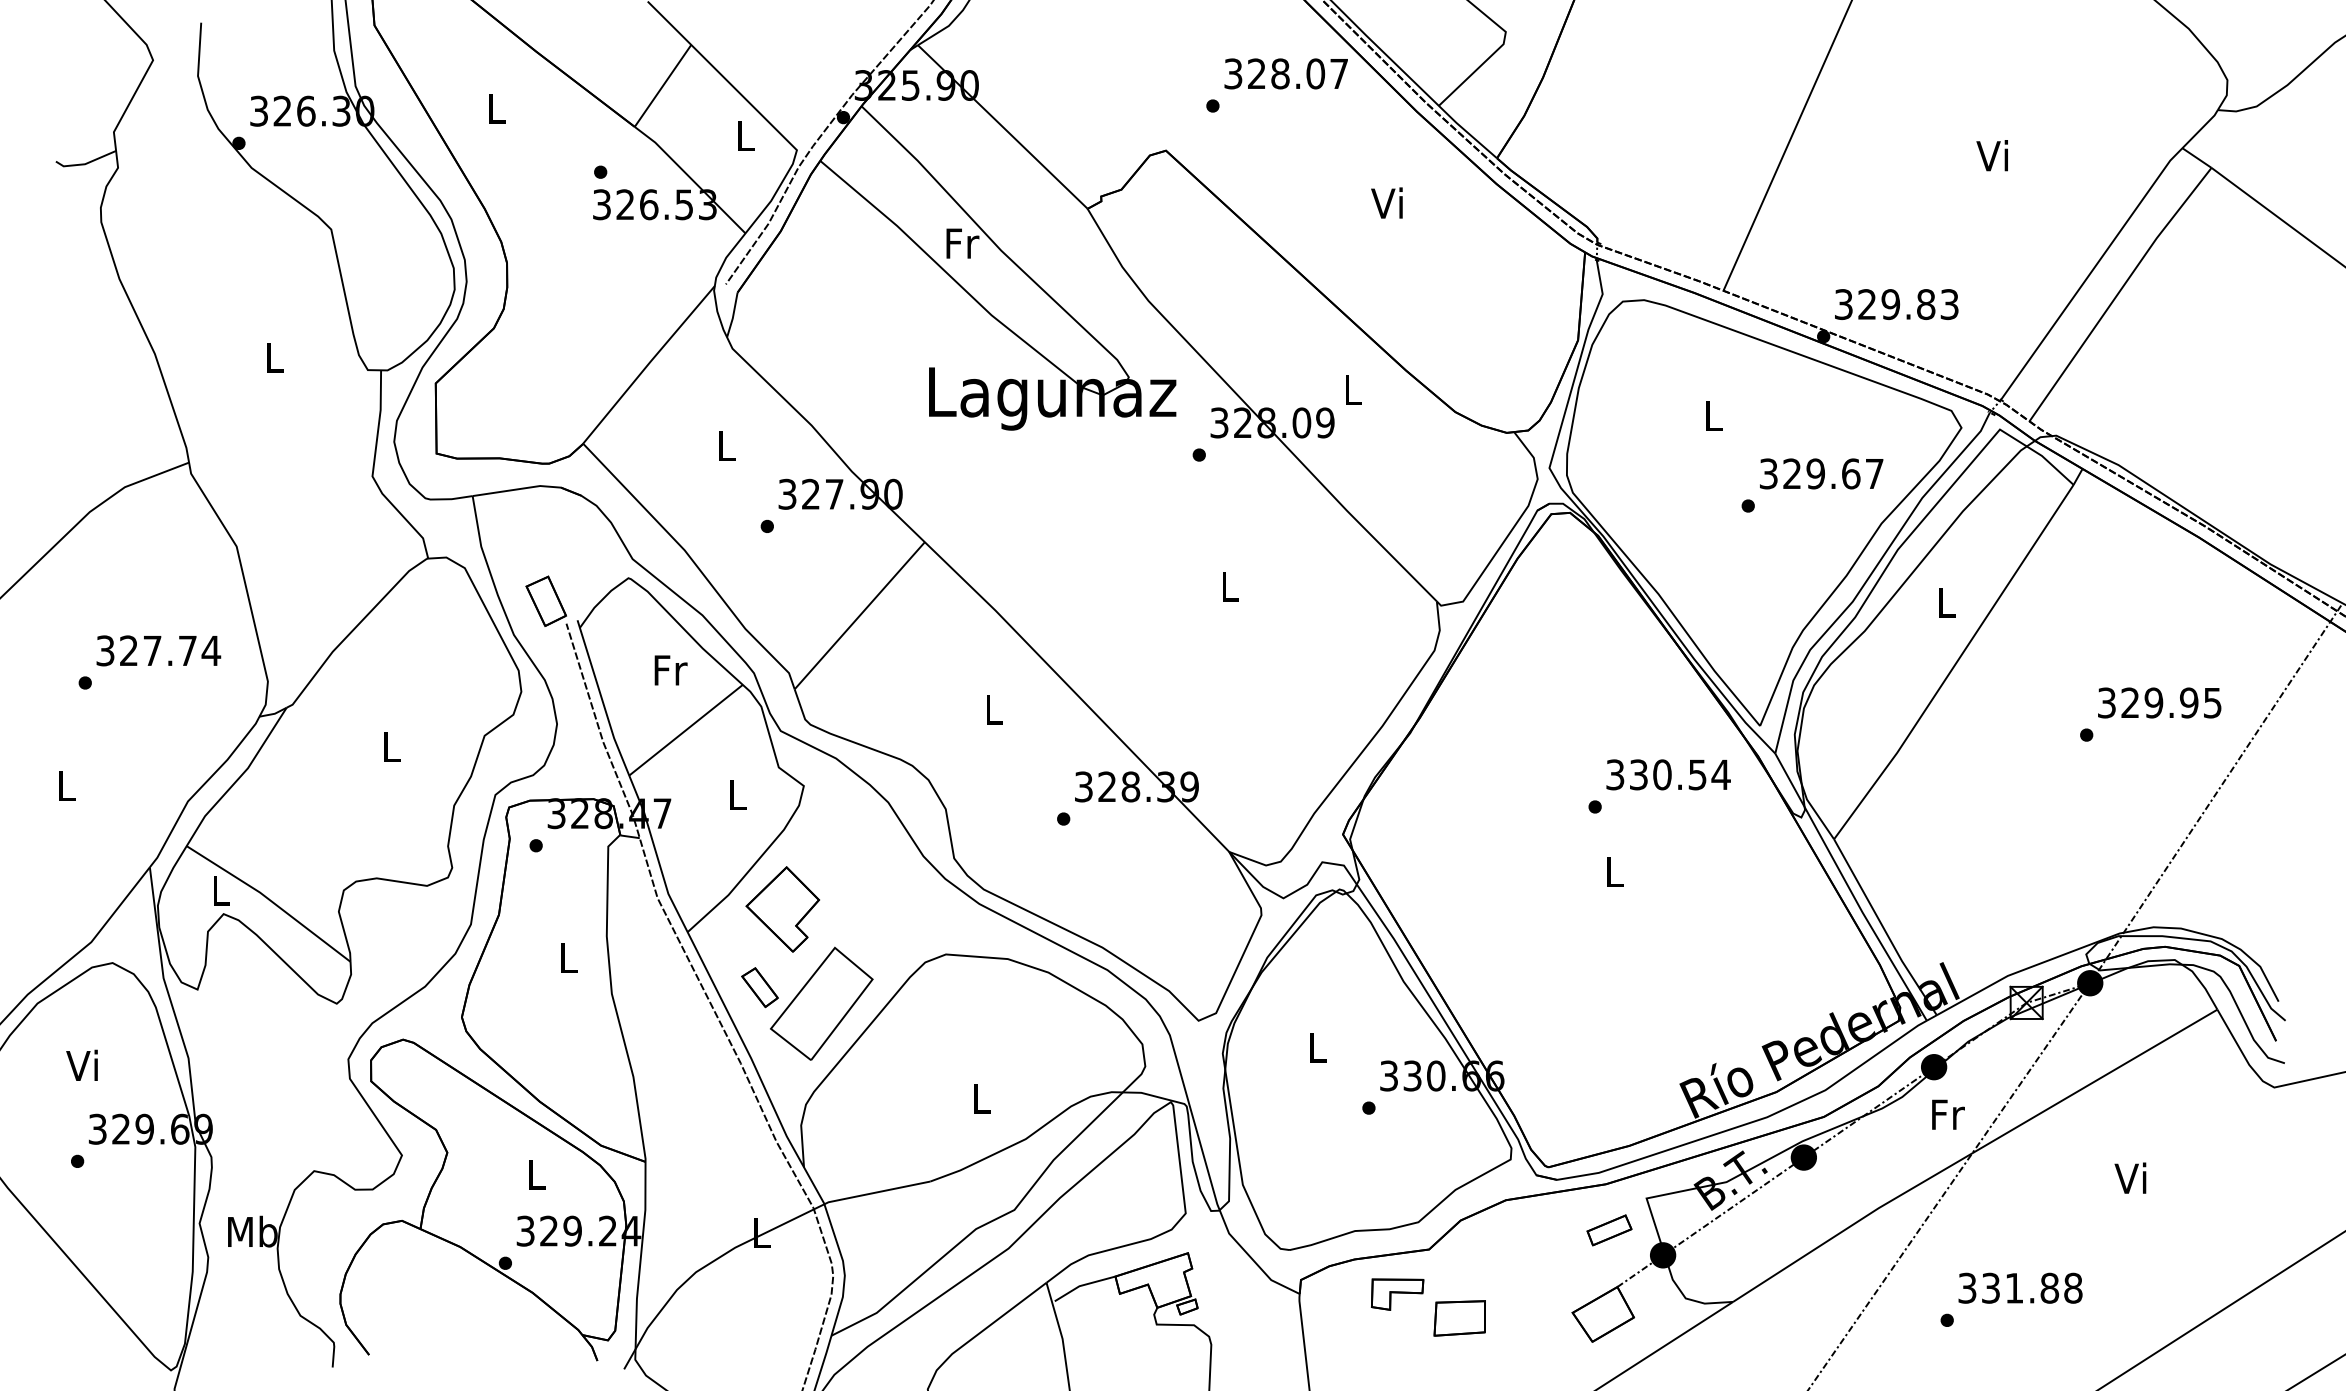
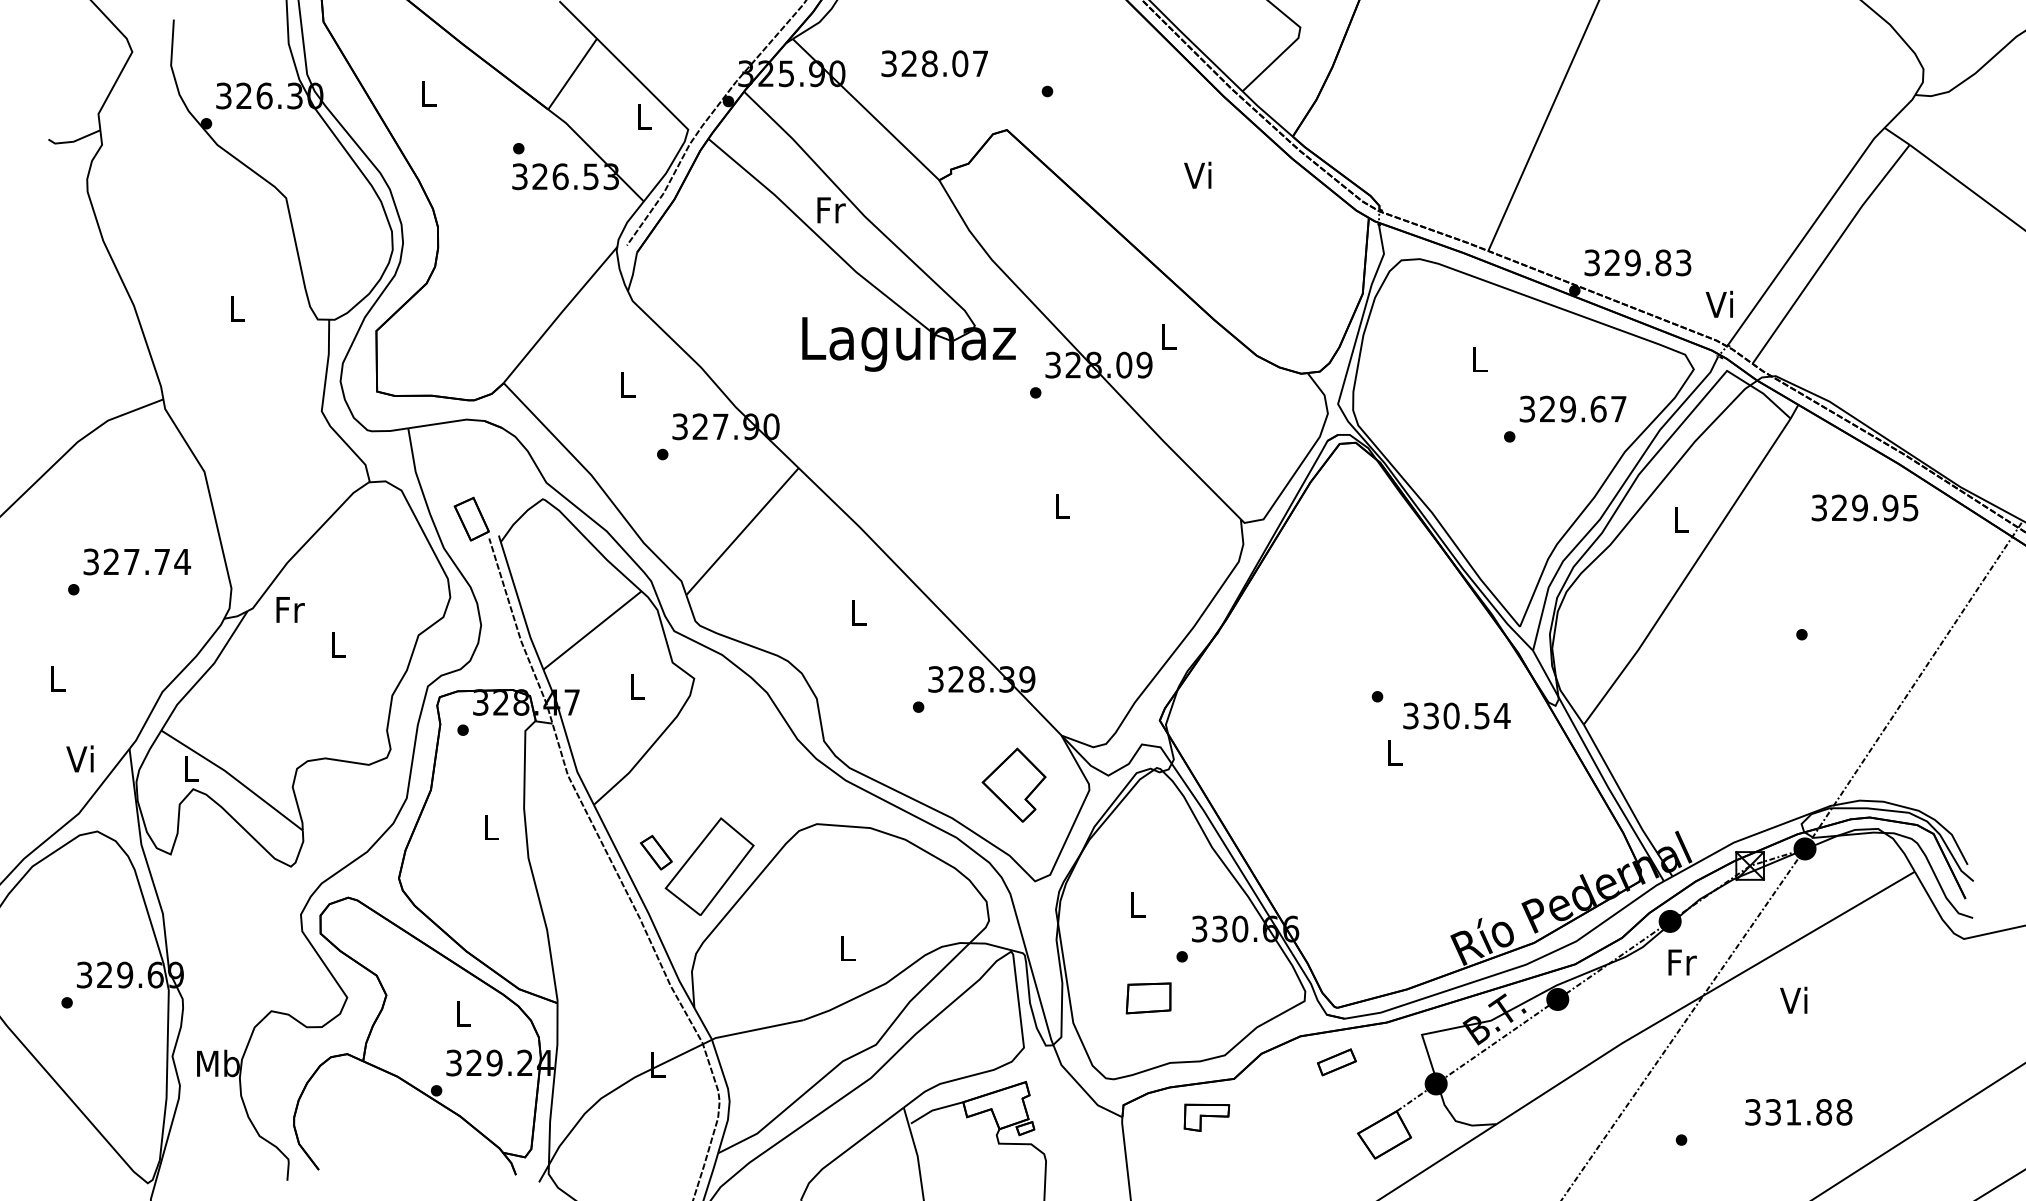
text: (1285, 73) -> (934, 63), moved
text: (1991, 154) -> (1718, 303), moved
text: (670, 670) -> (290, 609), moved
text: (2159, 702) -> (1864, 507), moved
text: (1668, 774) -> (1456, 715), moved
part: (782, 908) -> (1013, 784), moved
text: (81, 1064) -> (79, 758), moved
text: (2130, 1177) -> (1793, 999), moved
part: (1609, 1230) -> (1336, 1062), moved
text: (2020, 1288) -> (1798, 1112), moved
part: (1459, 1318) -> (1148, 998), moved

